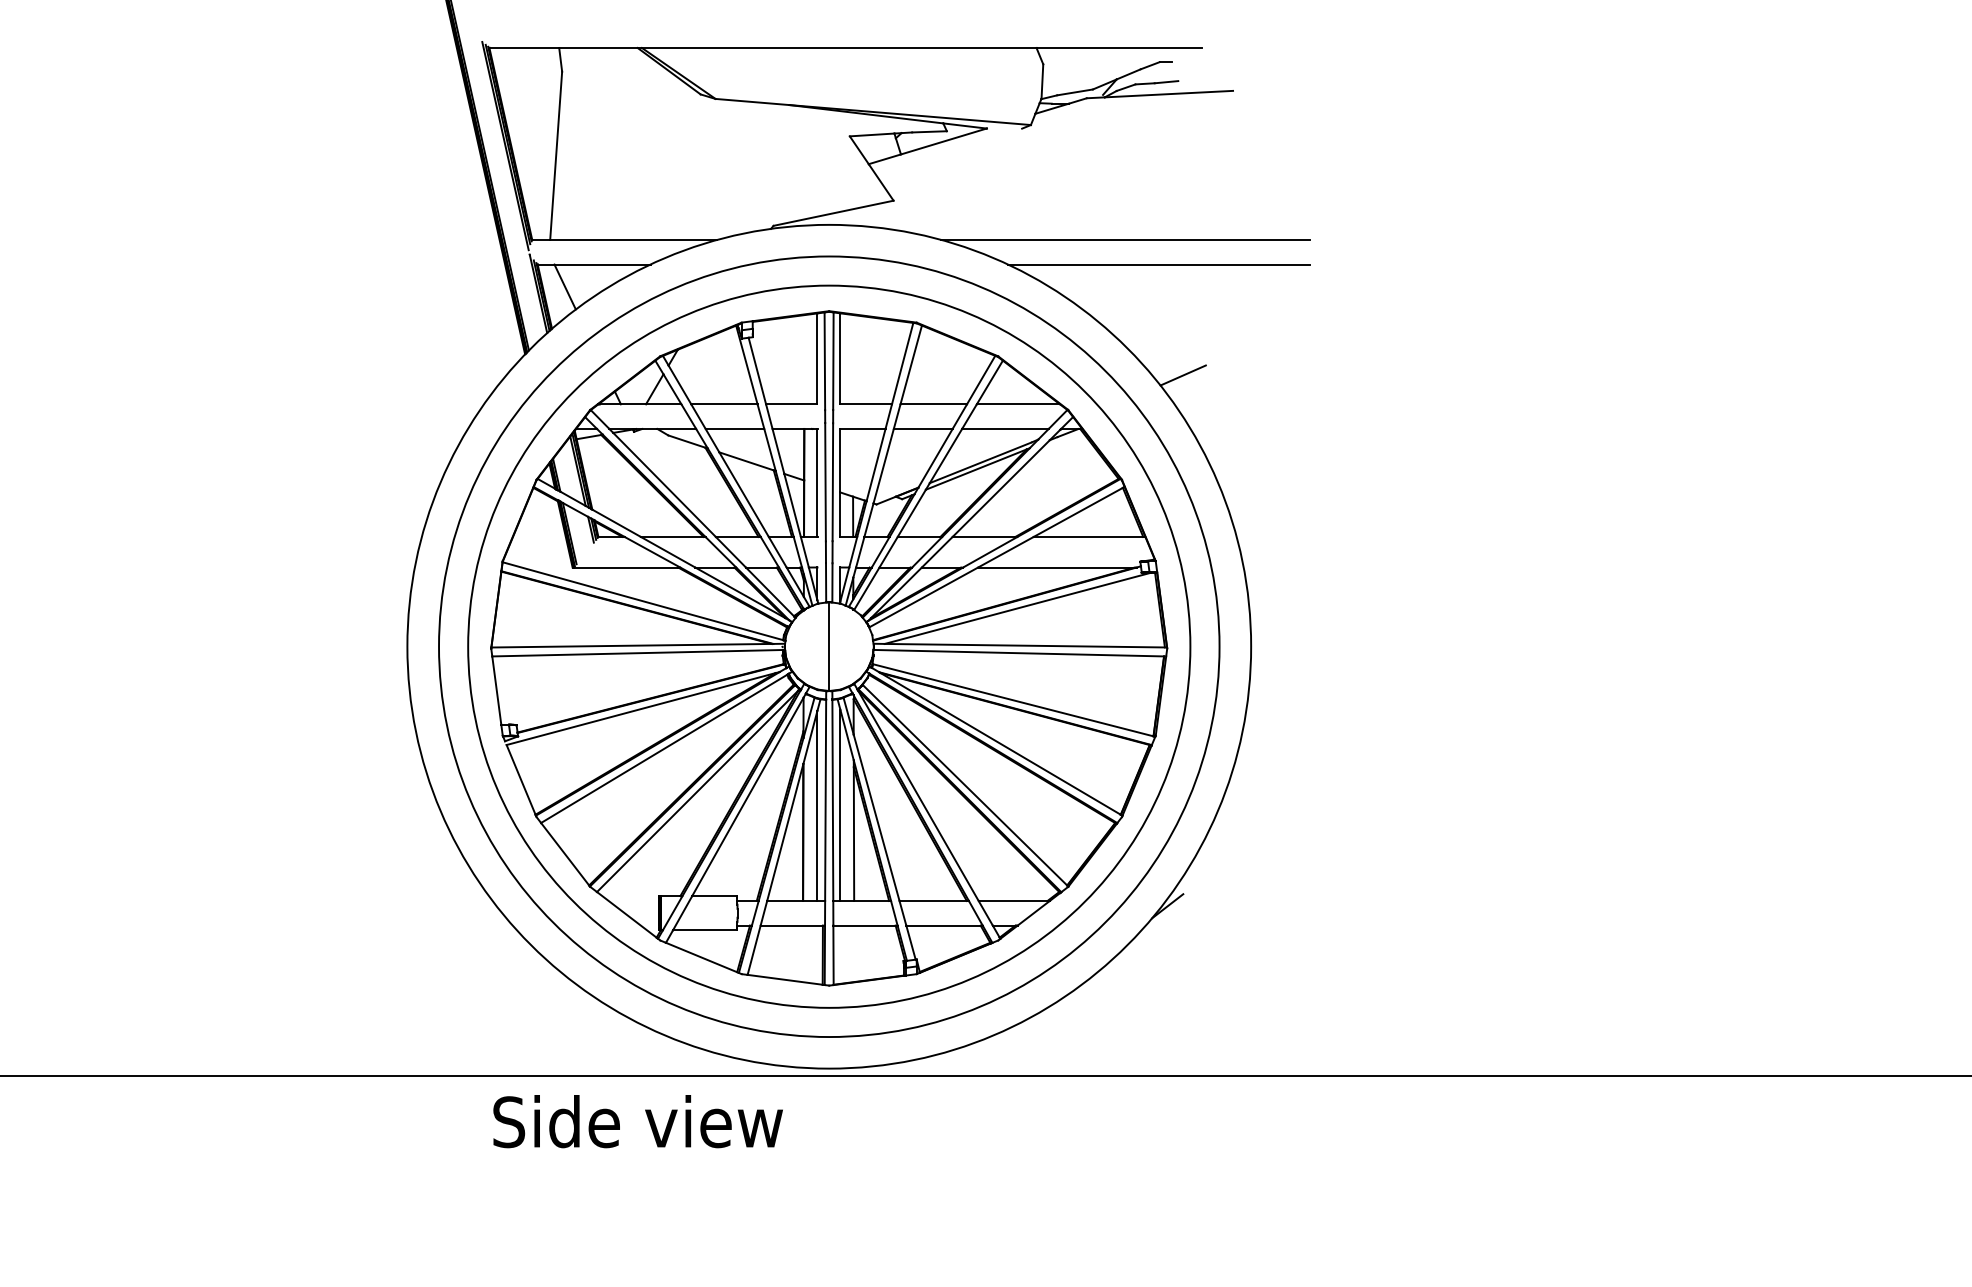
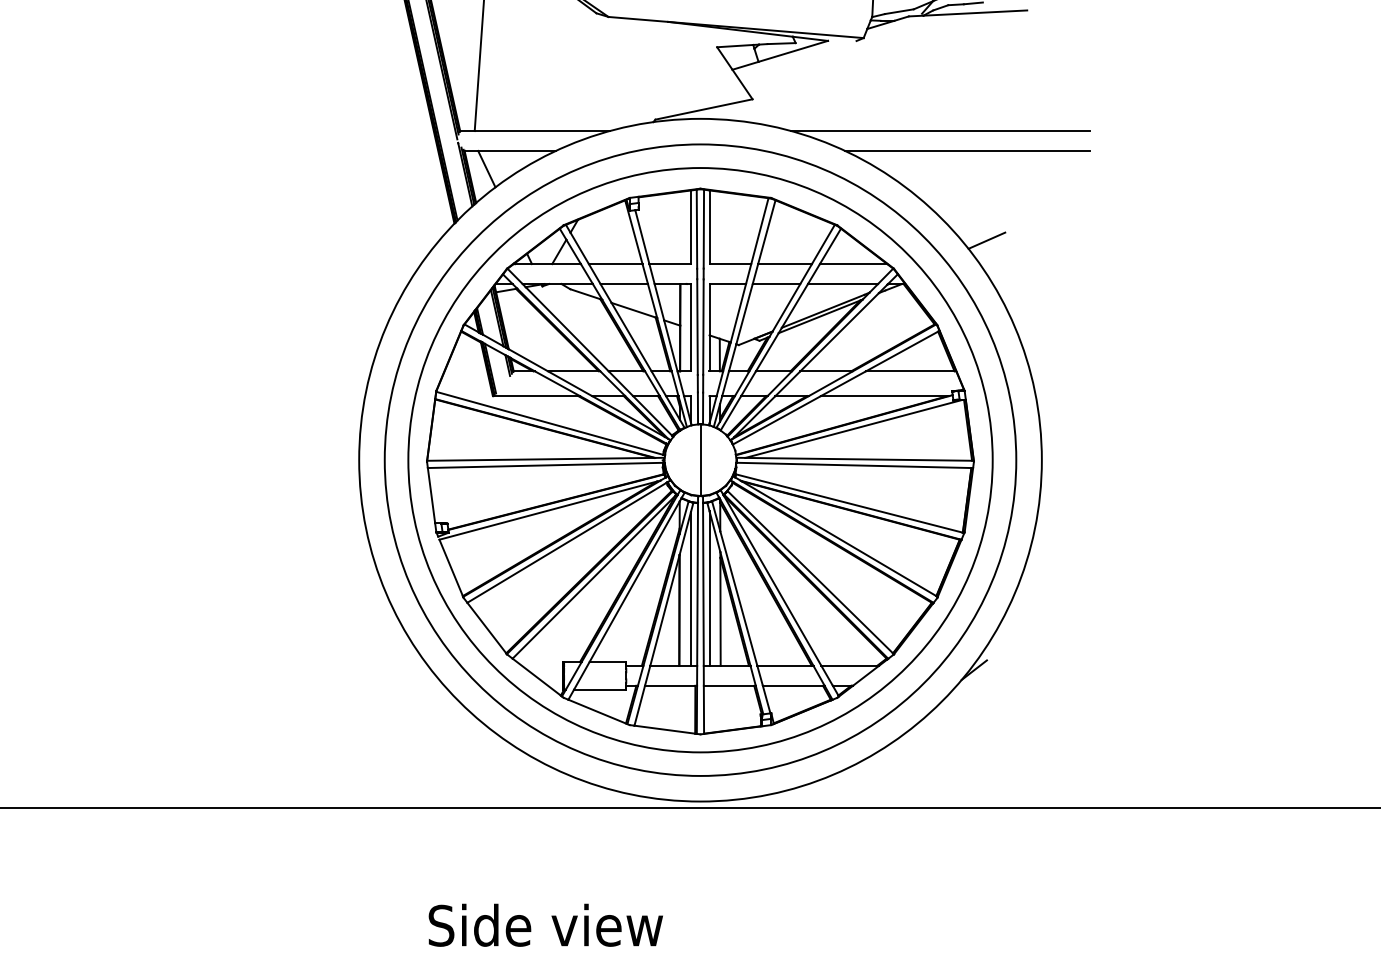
text: (637, 1121) -> (545, 925), moved

